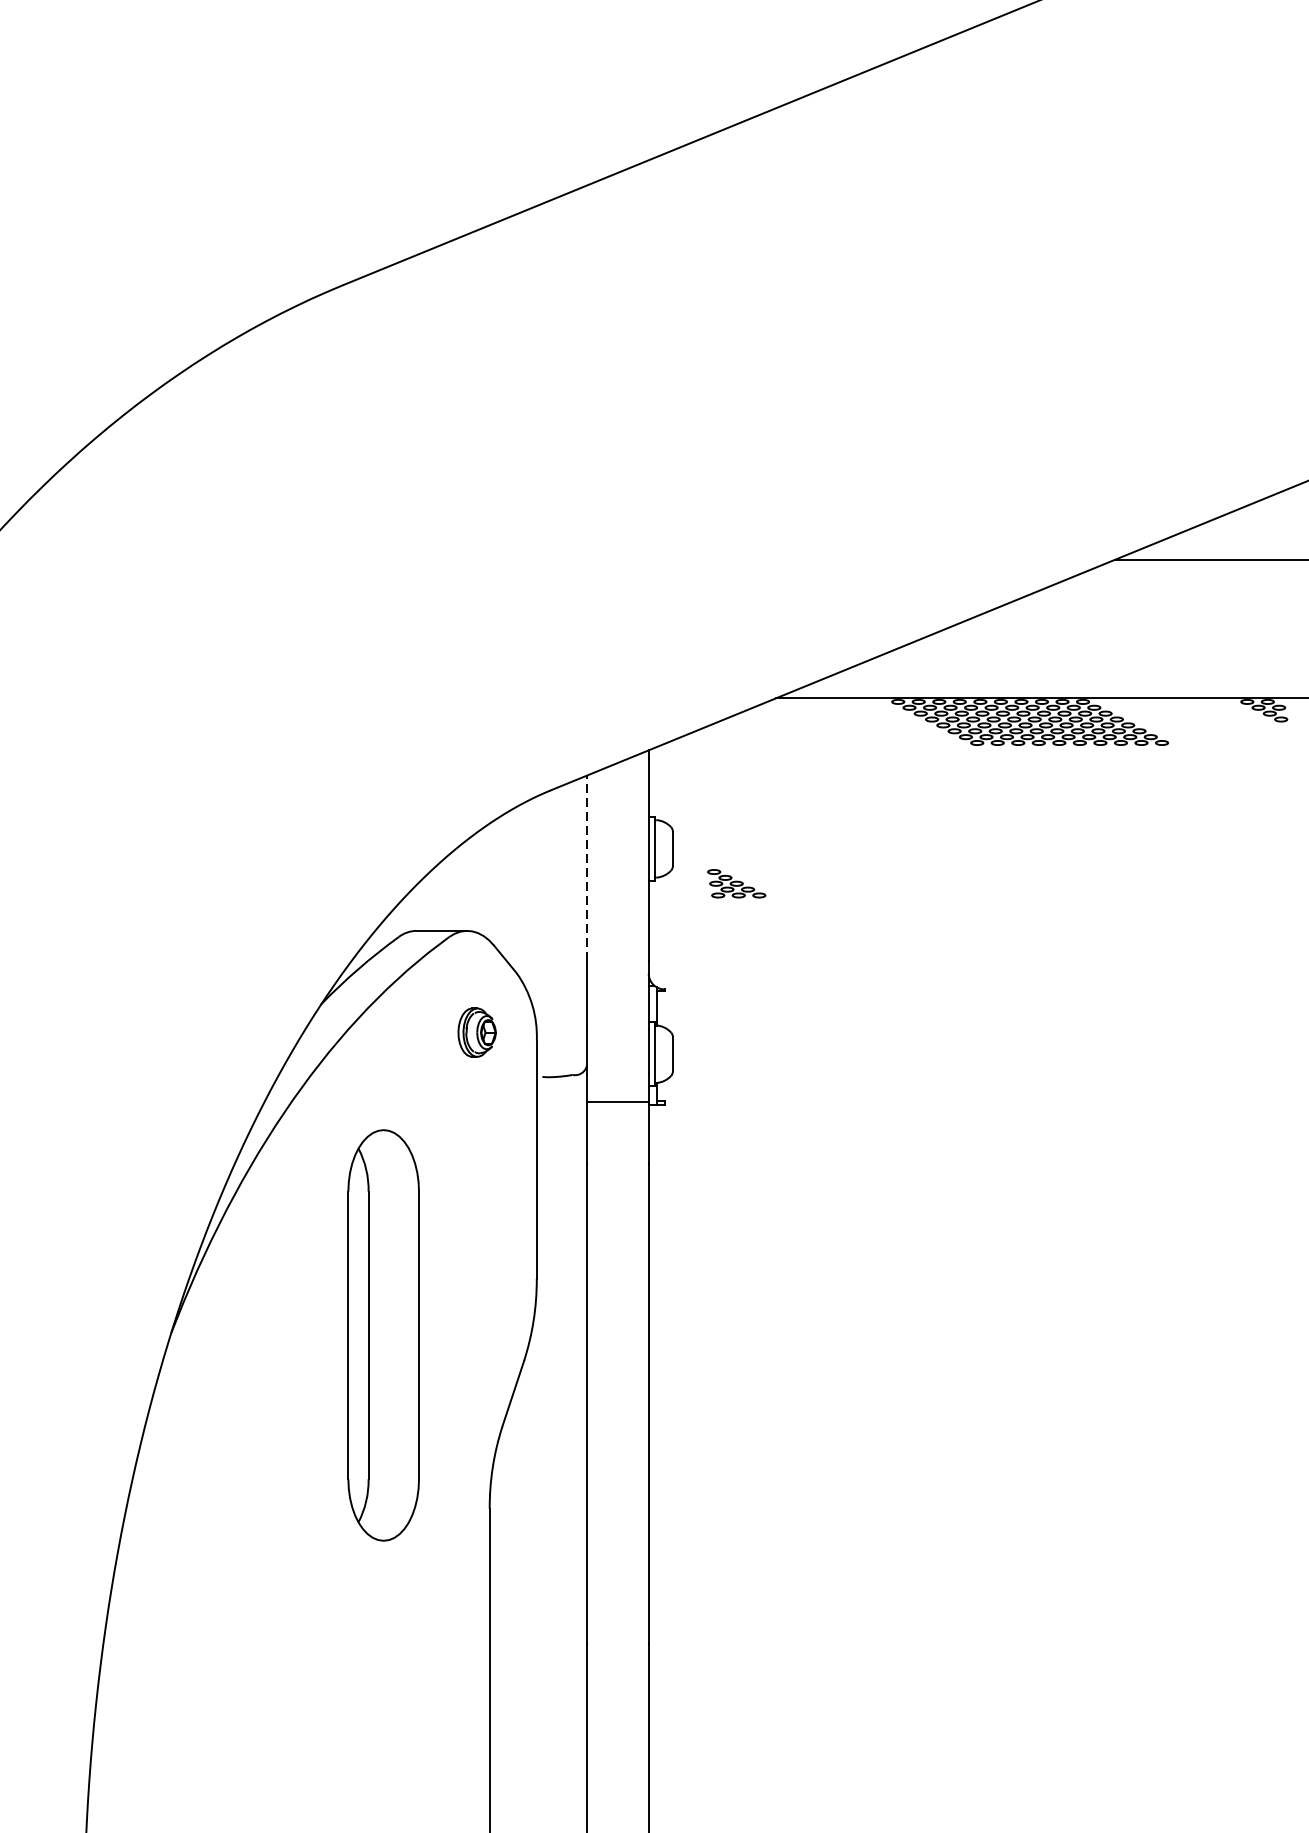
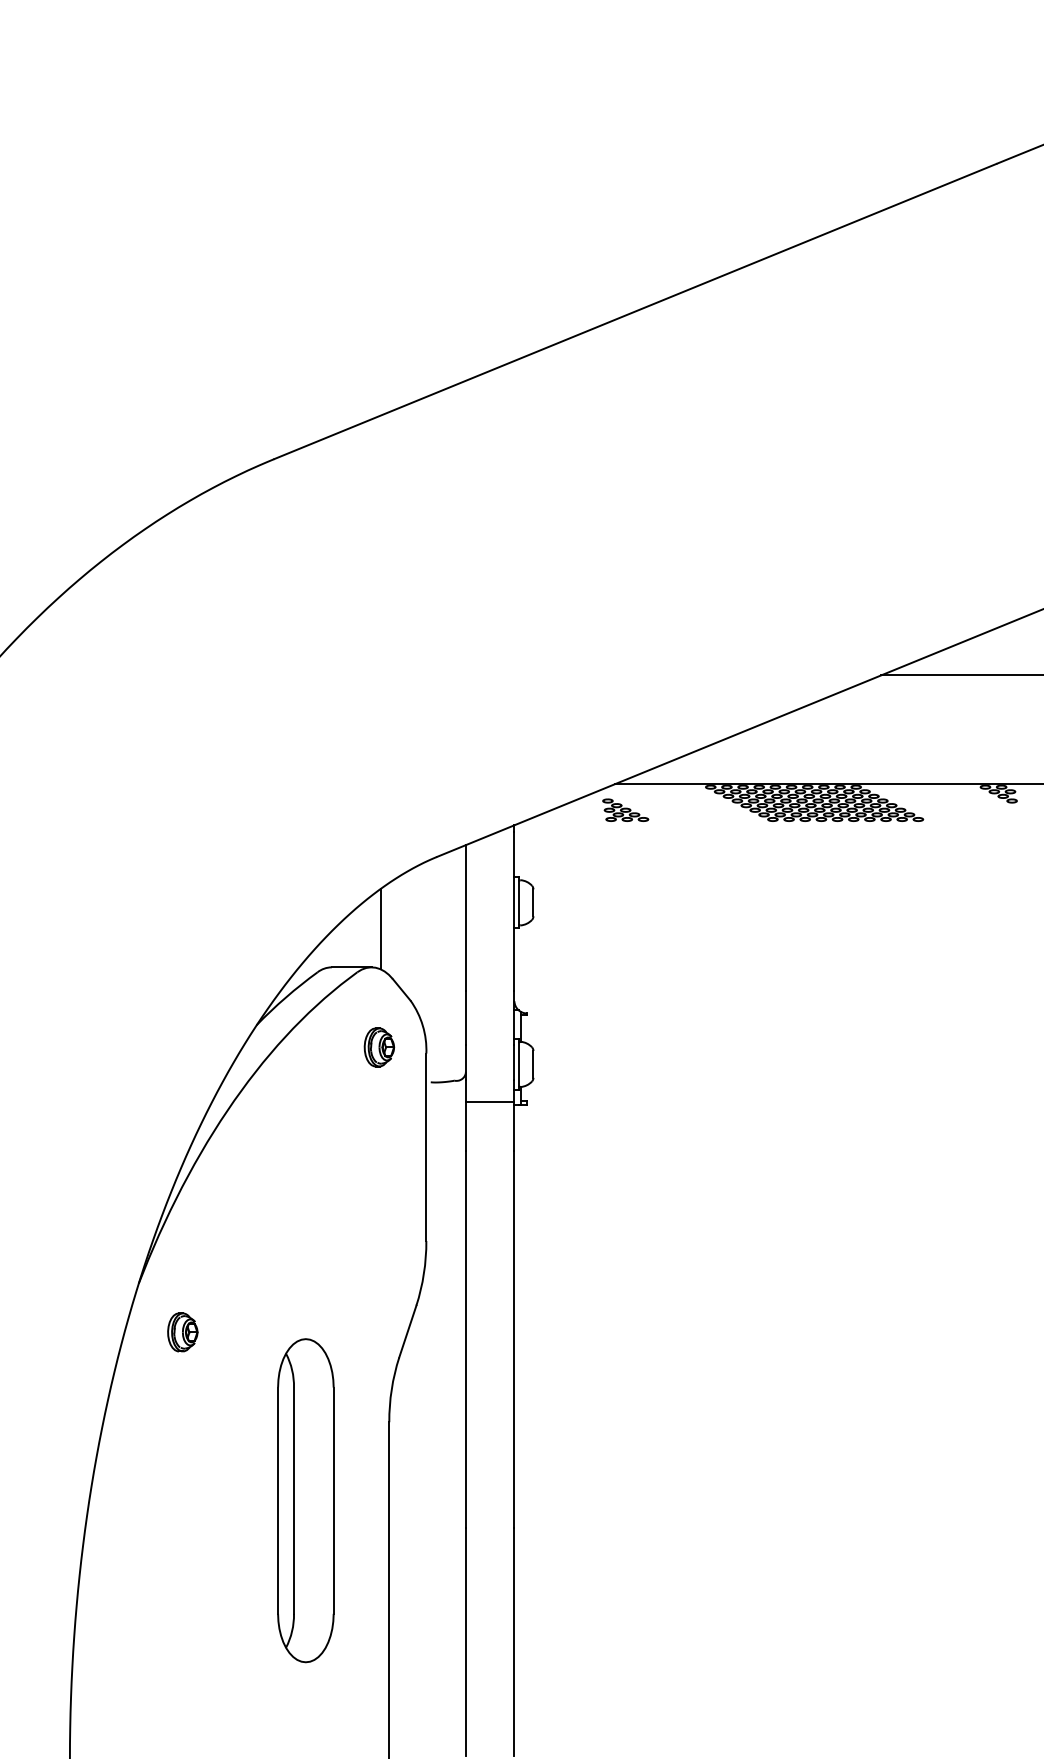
line: (586, 867) -> (465, 917), dashed -> solid
line: (478, 881) -> (380, 928), added
part: (736, 882) -> (625, 809), moved
part: (383, 1335) -> (305, 1500), moved
part: (226, 1394) -> (182, 1332), added

